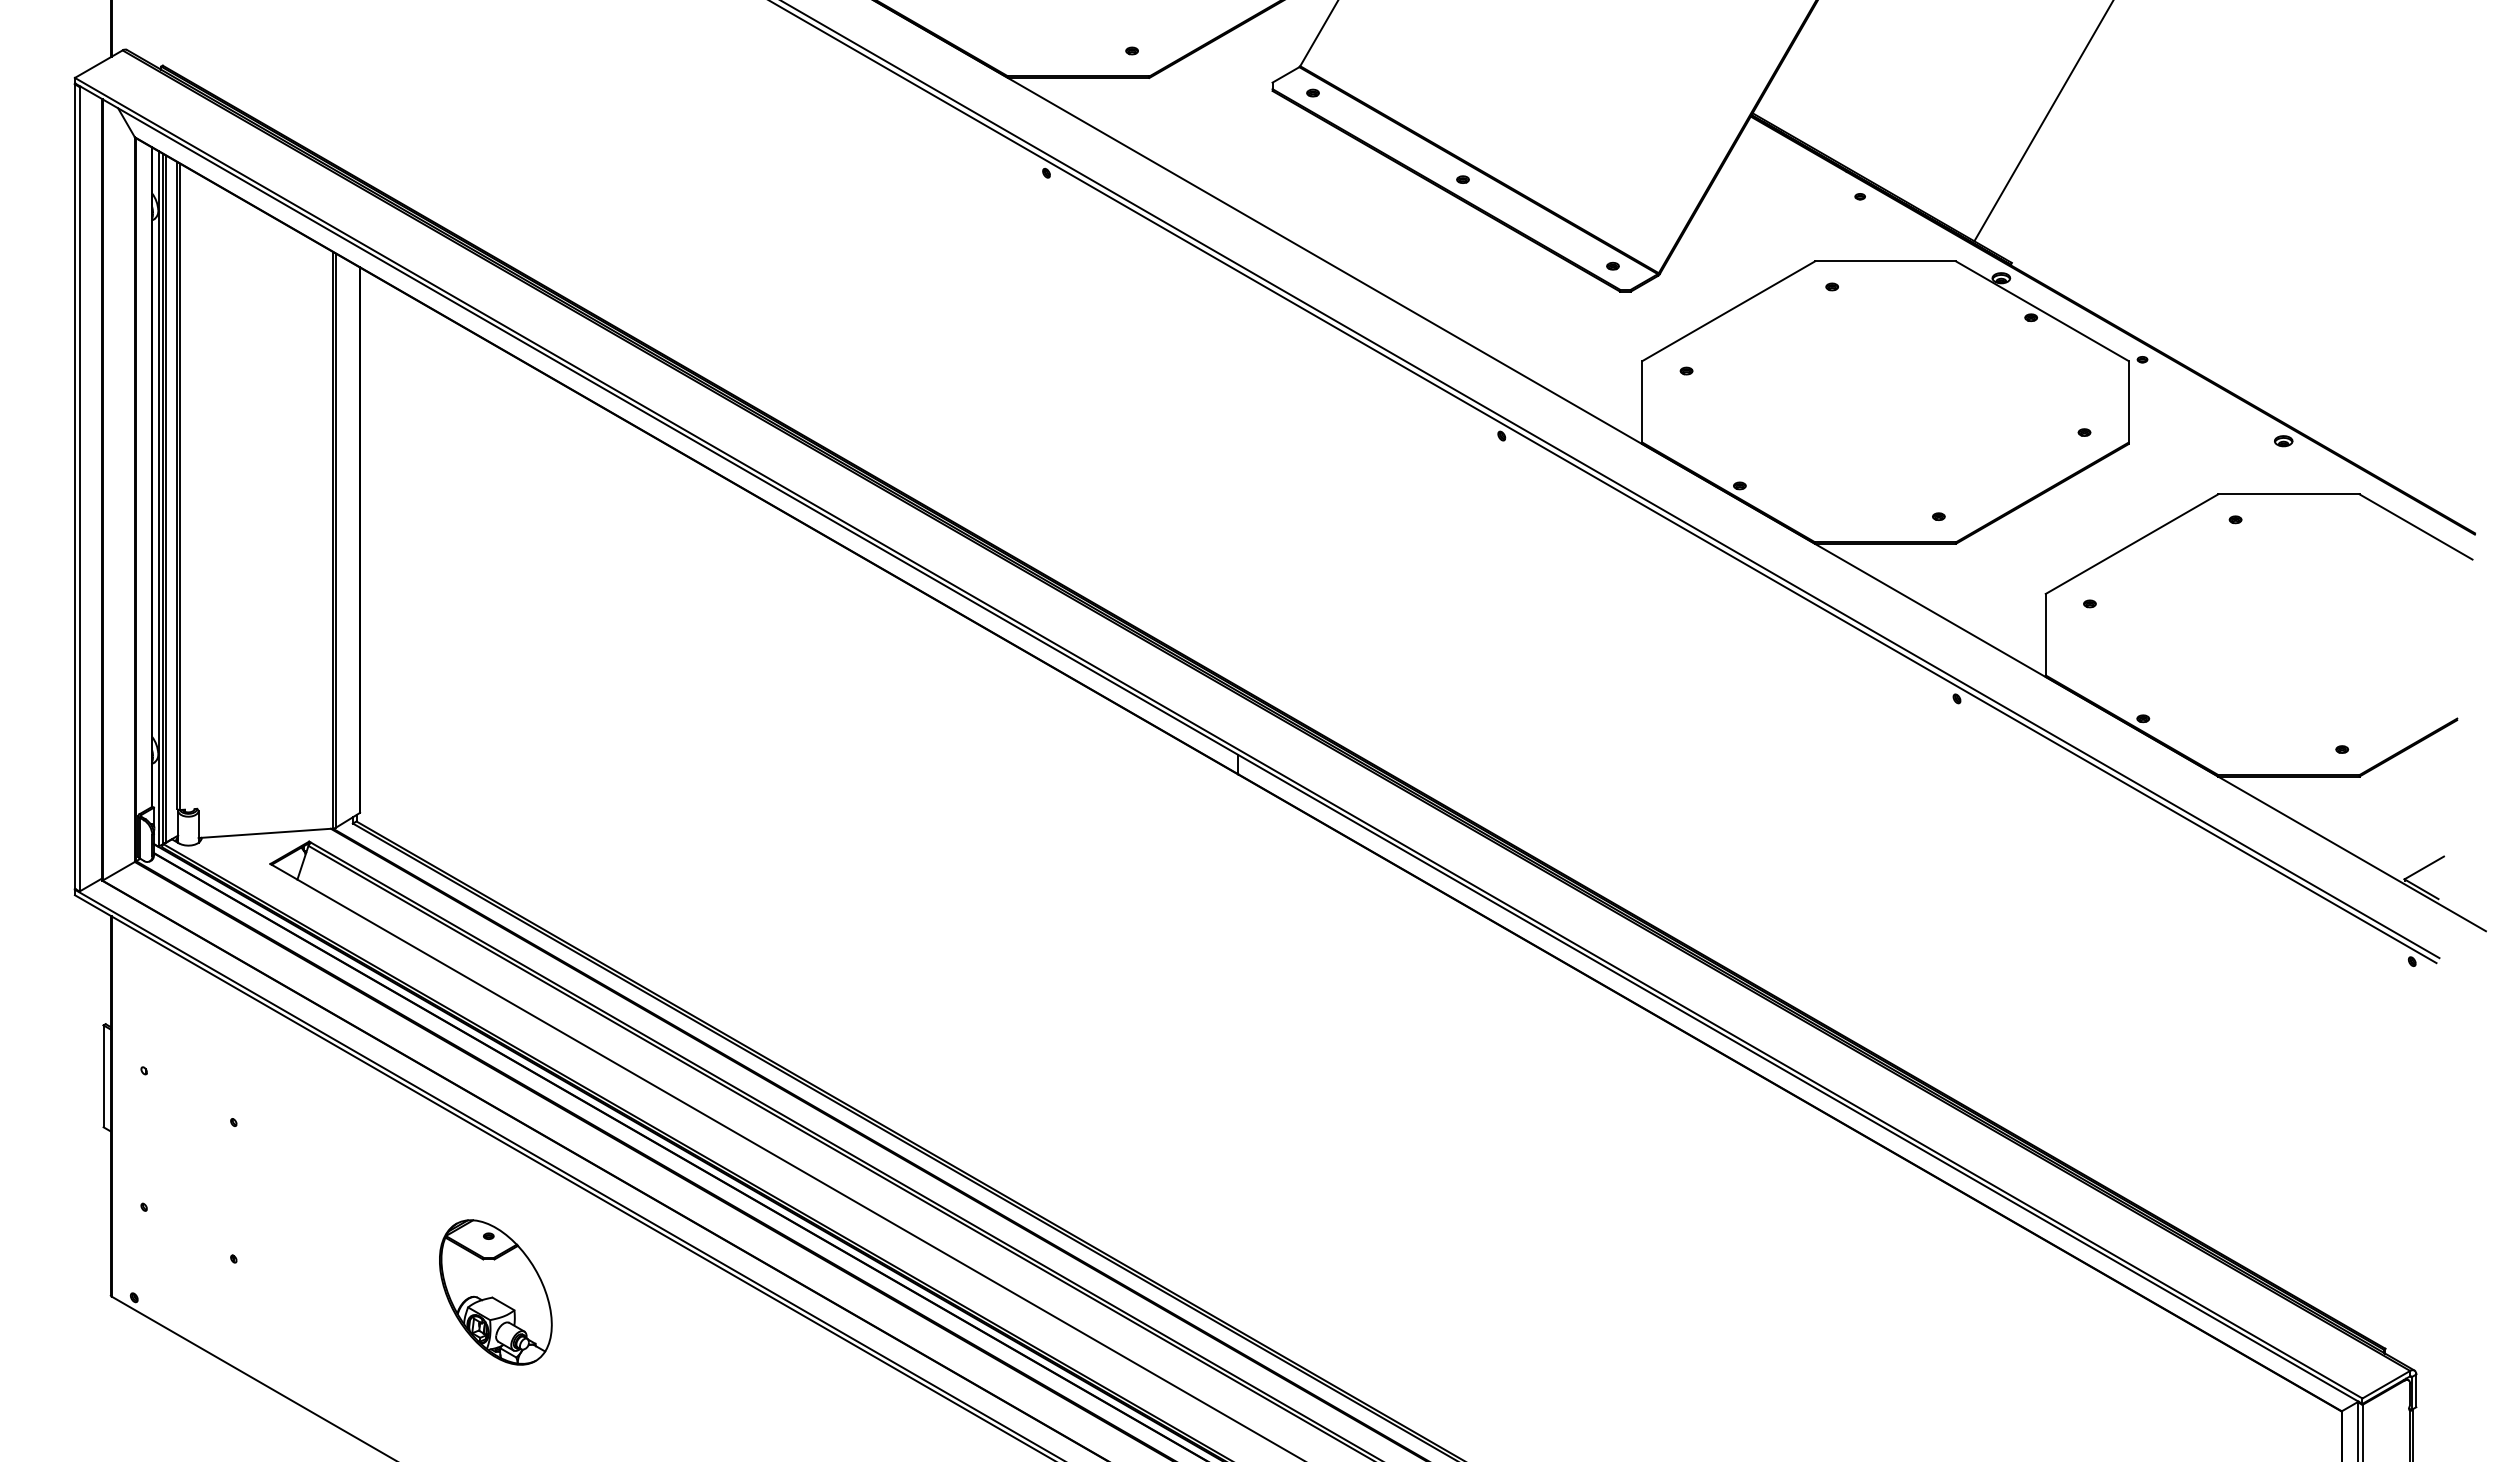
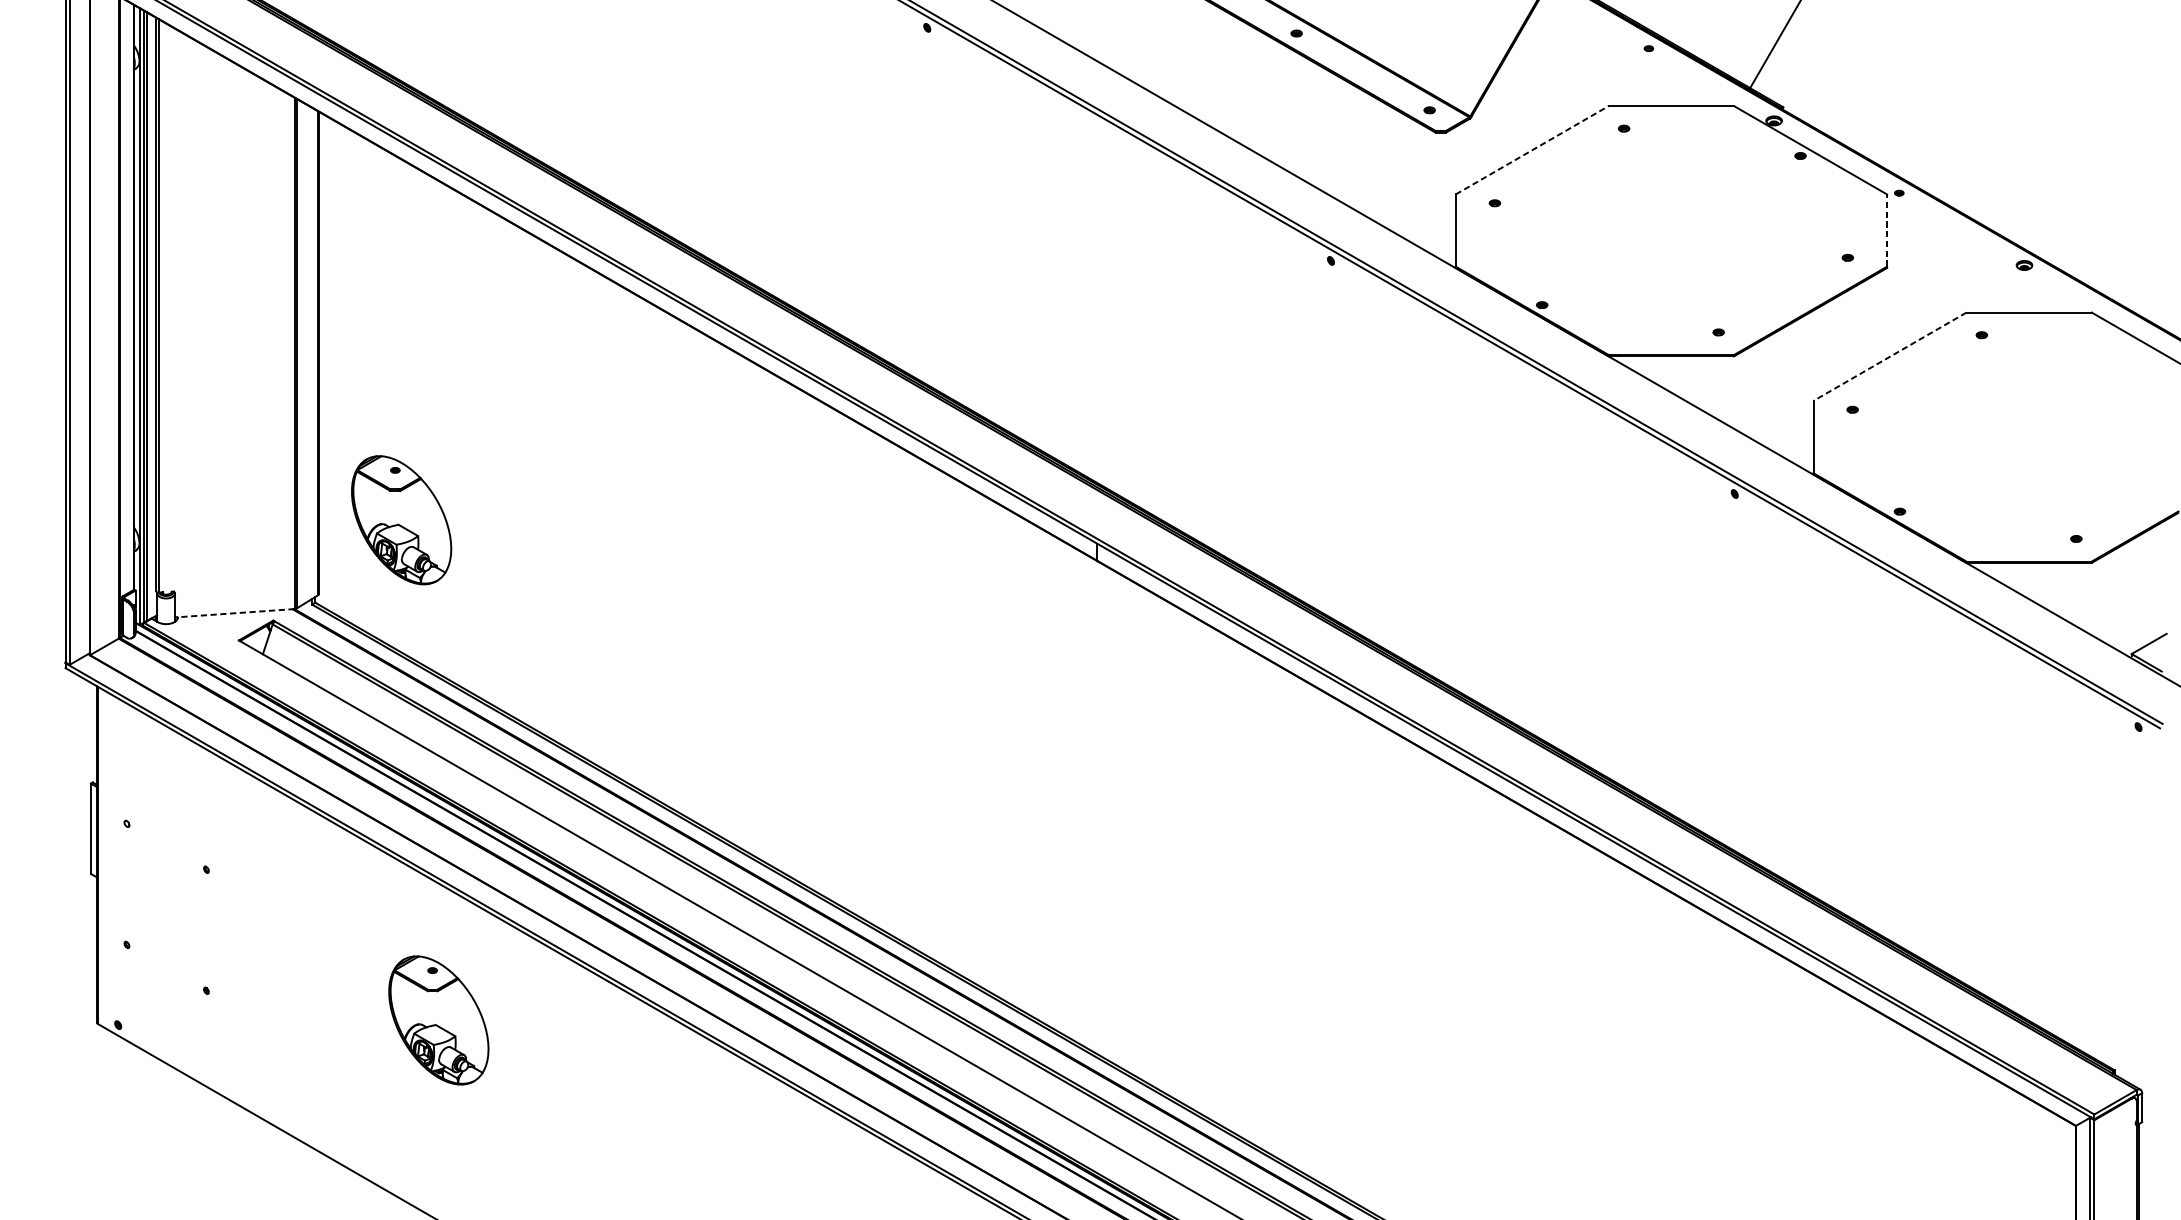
line: (1728, 311) -> (1532, 150), solid -> dashed
line: (2128, 401) -> (1886, 230), solid -> dashed
line: (2132, 544) -> (1890, 357), solid -> dashed
part: (453, 728) -> (401, 520), added
line: (265, 833) -> (234, 613), solid -> dashed

